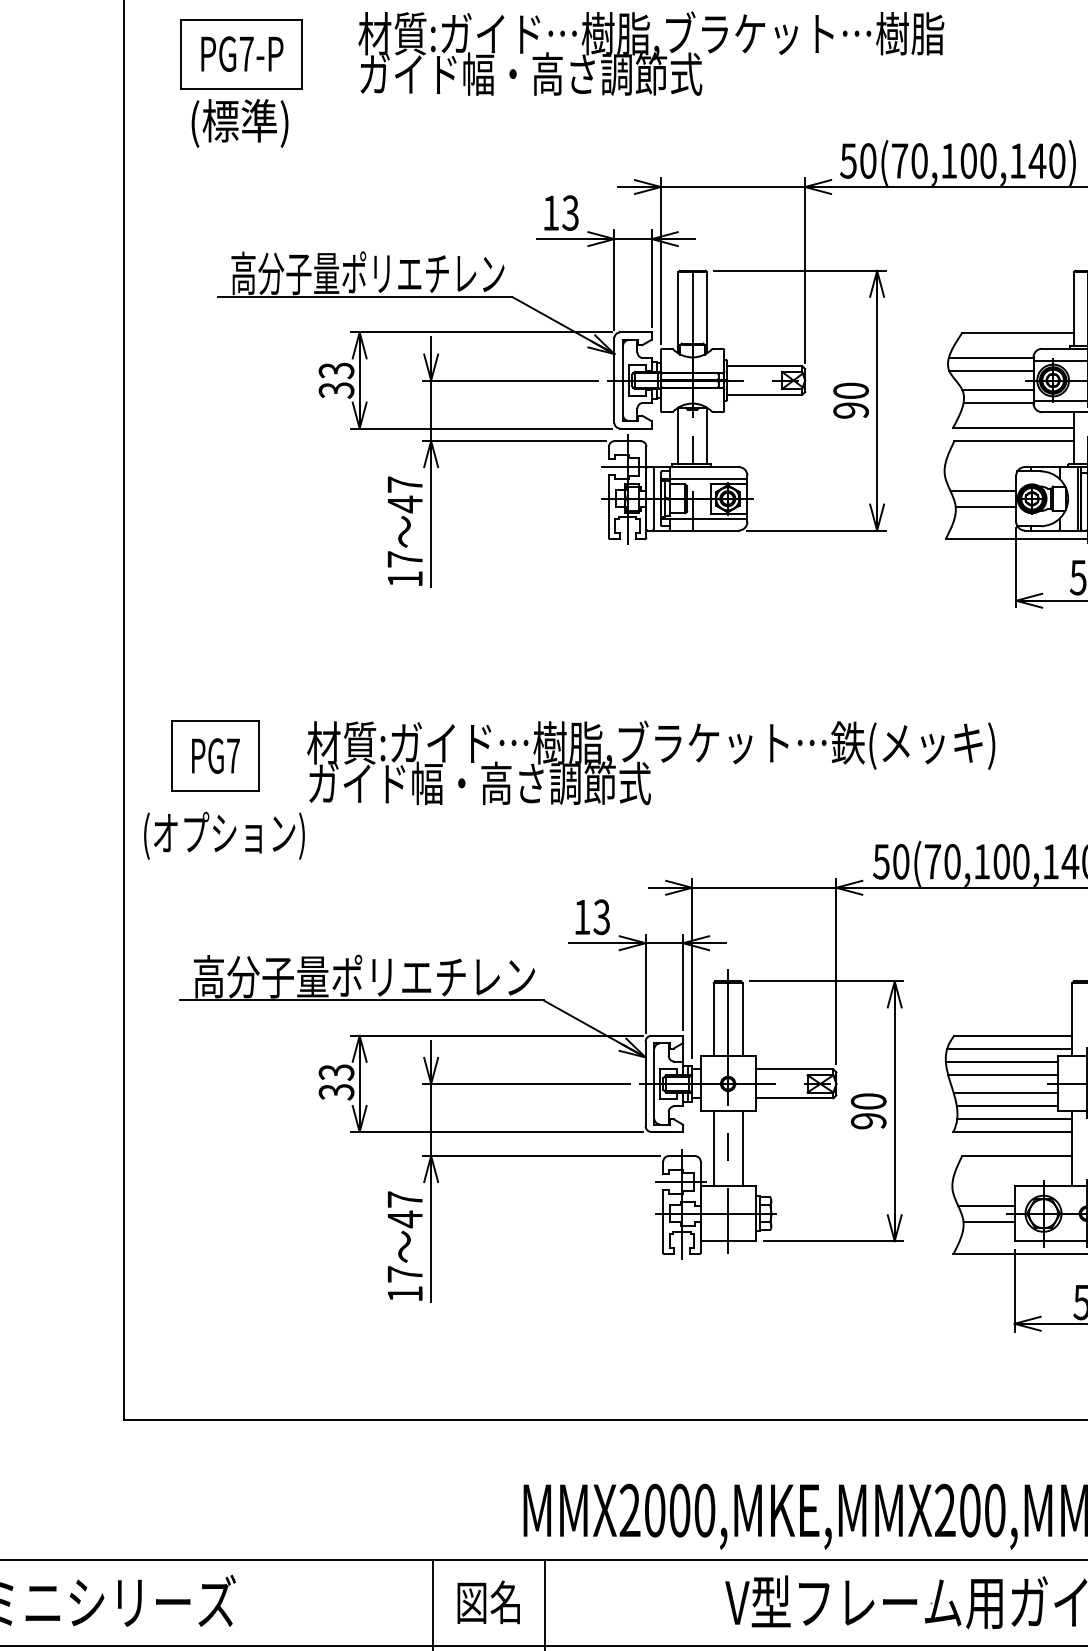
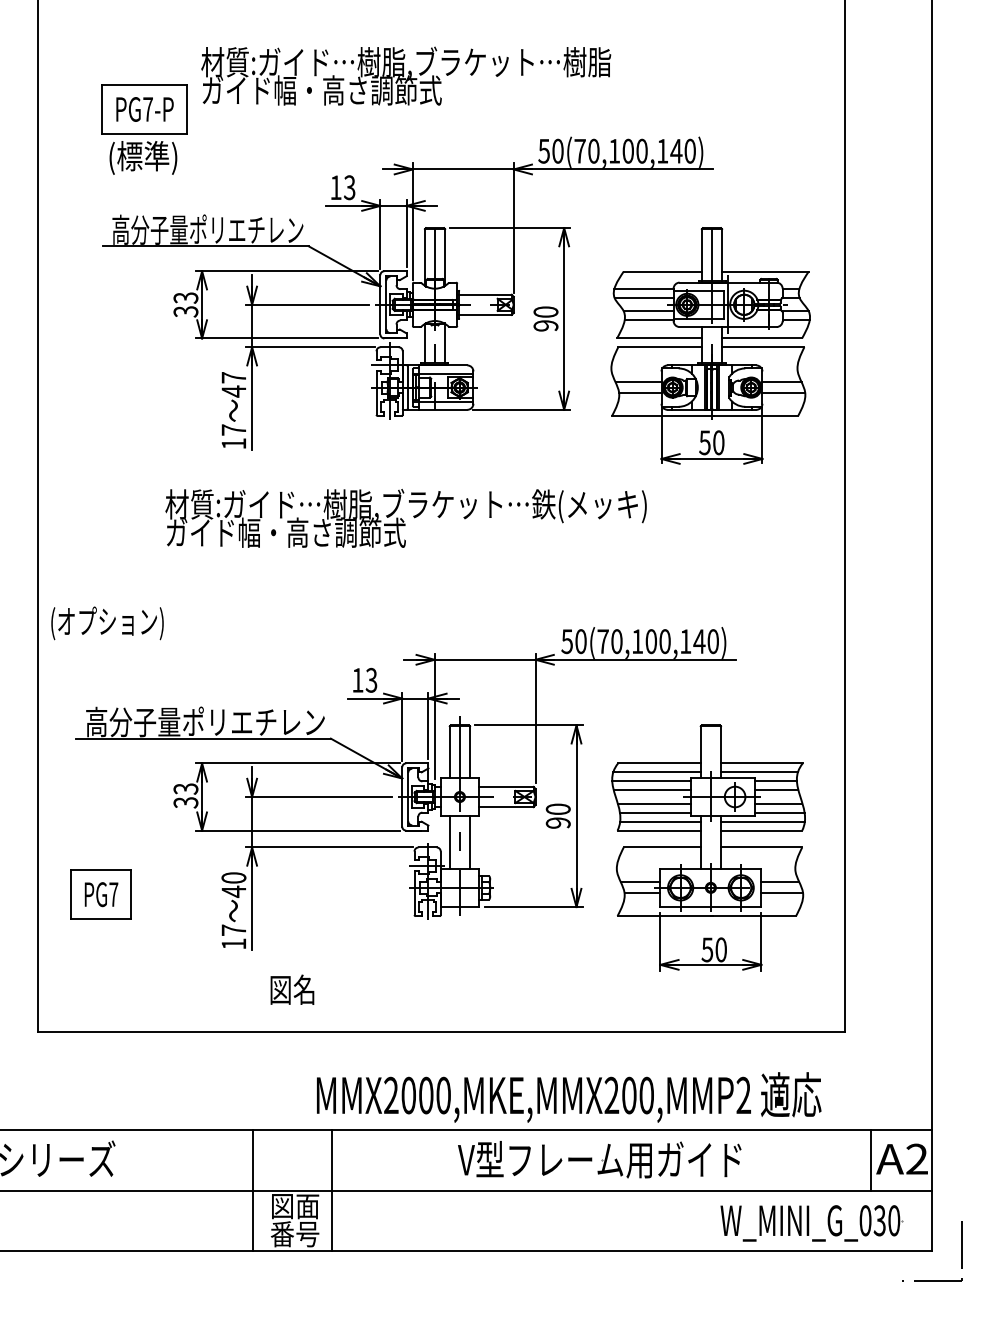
part: (241, 82) -> (144, 129), moved
part: (214, 755) -> (100, 894), moved
text: (650, 763) -> (405, 518), moved
text: (404, 1198) -> (233, 877), 47 -> 40
text: (488, 1601) -> (292, 989), moved

